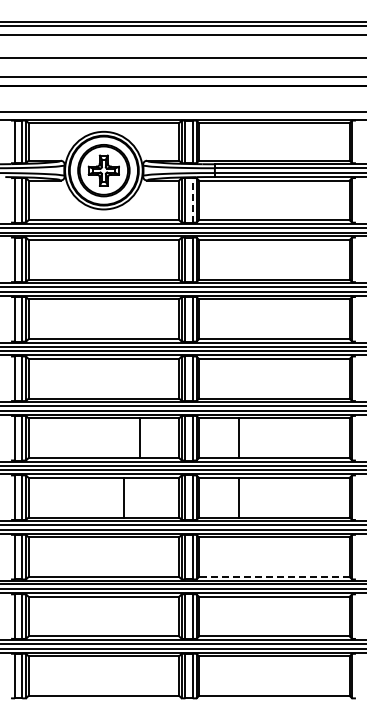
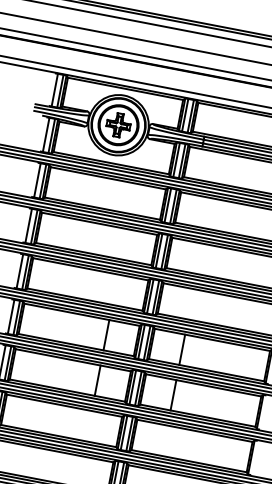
line: (192, 199) -> (182, 160), dashed -> solid
line: (123, 497) -> (97, 380), moved
line: (273, 576) -> (188, 460), dashed -> solid

